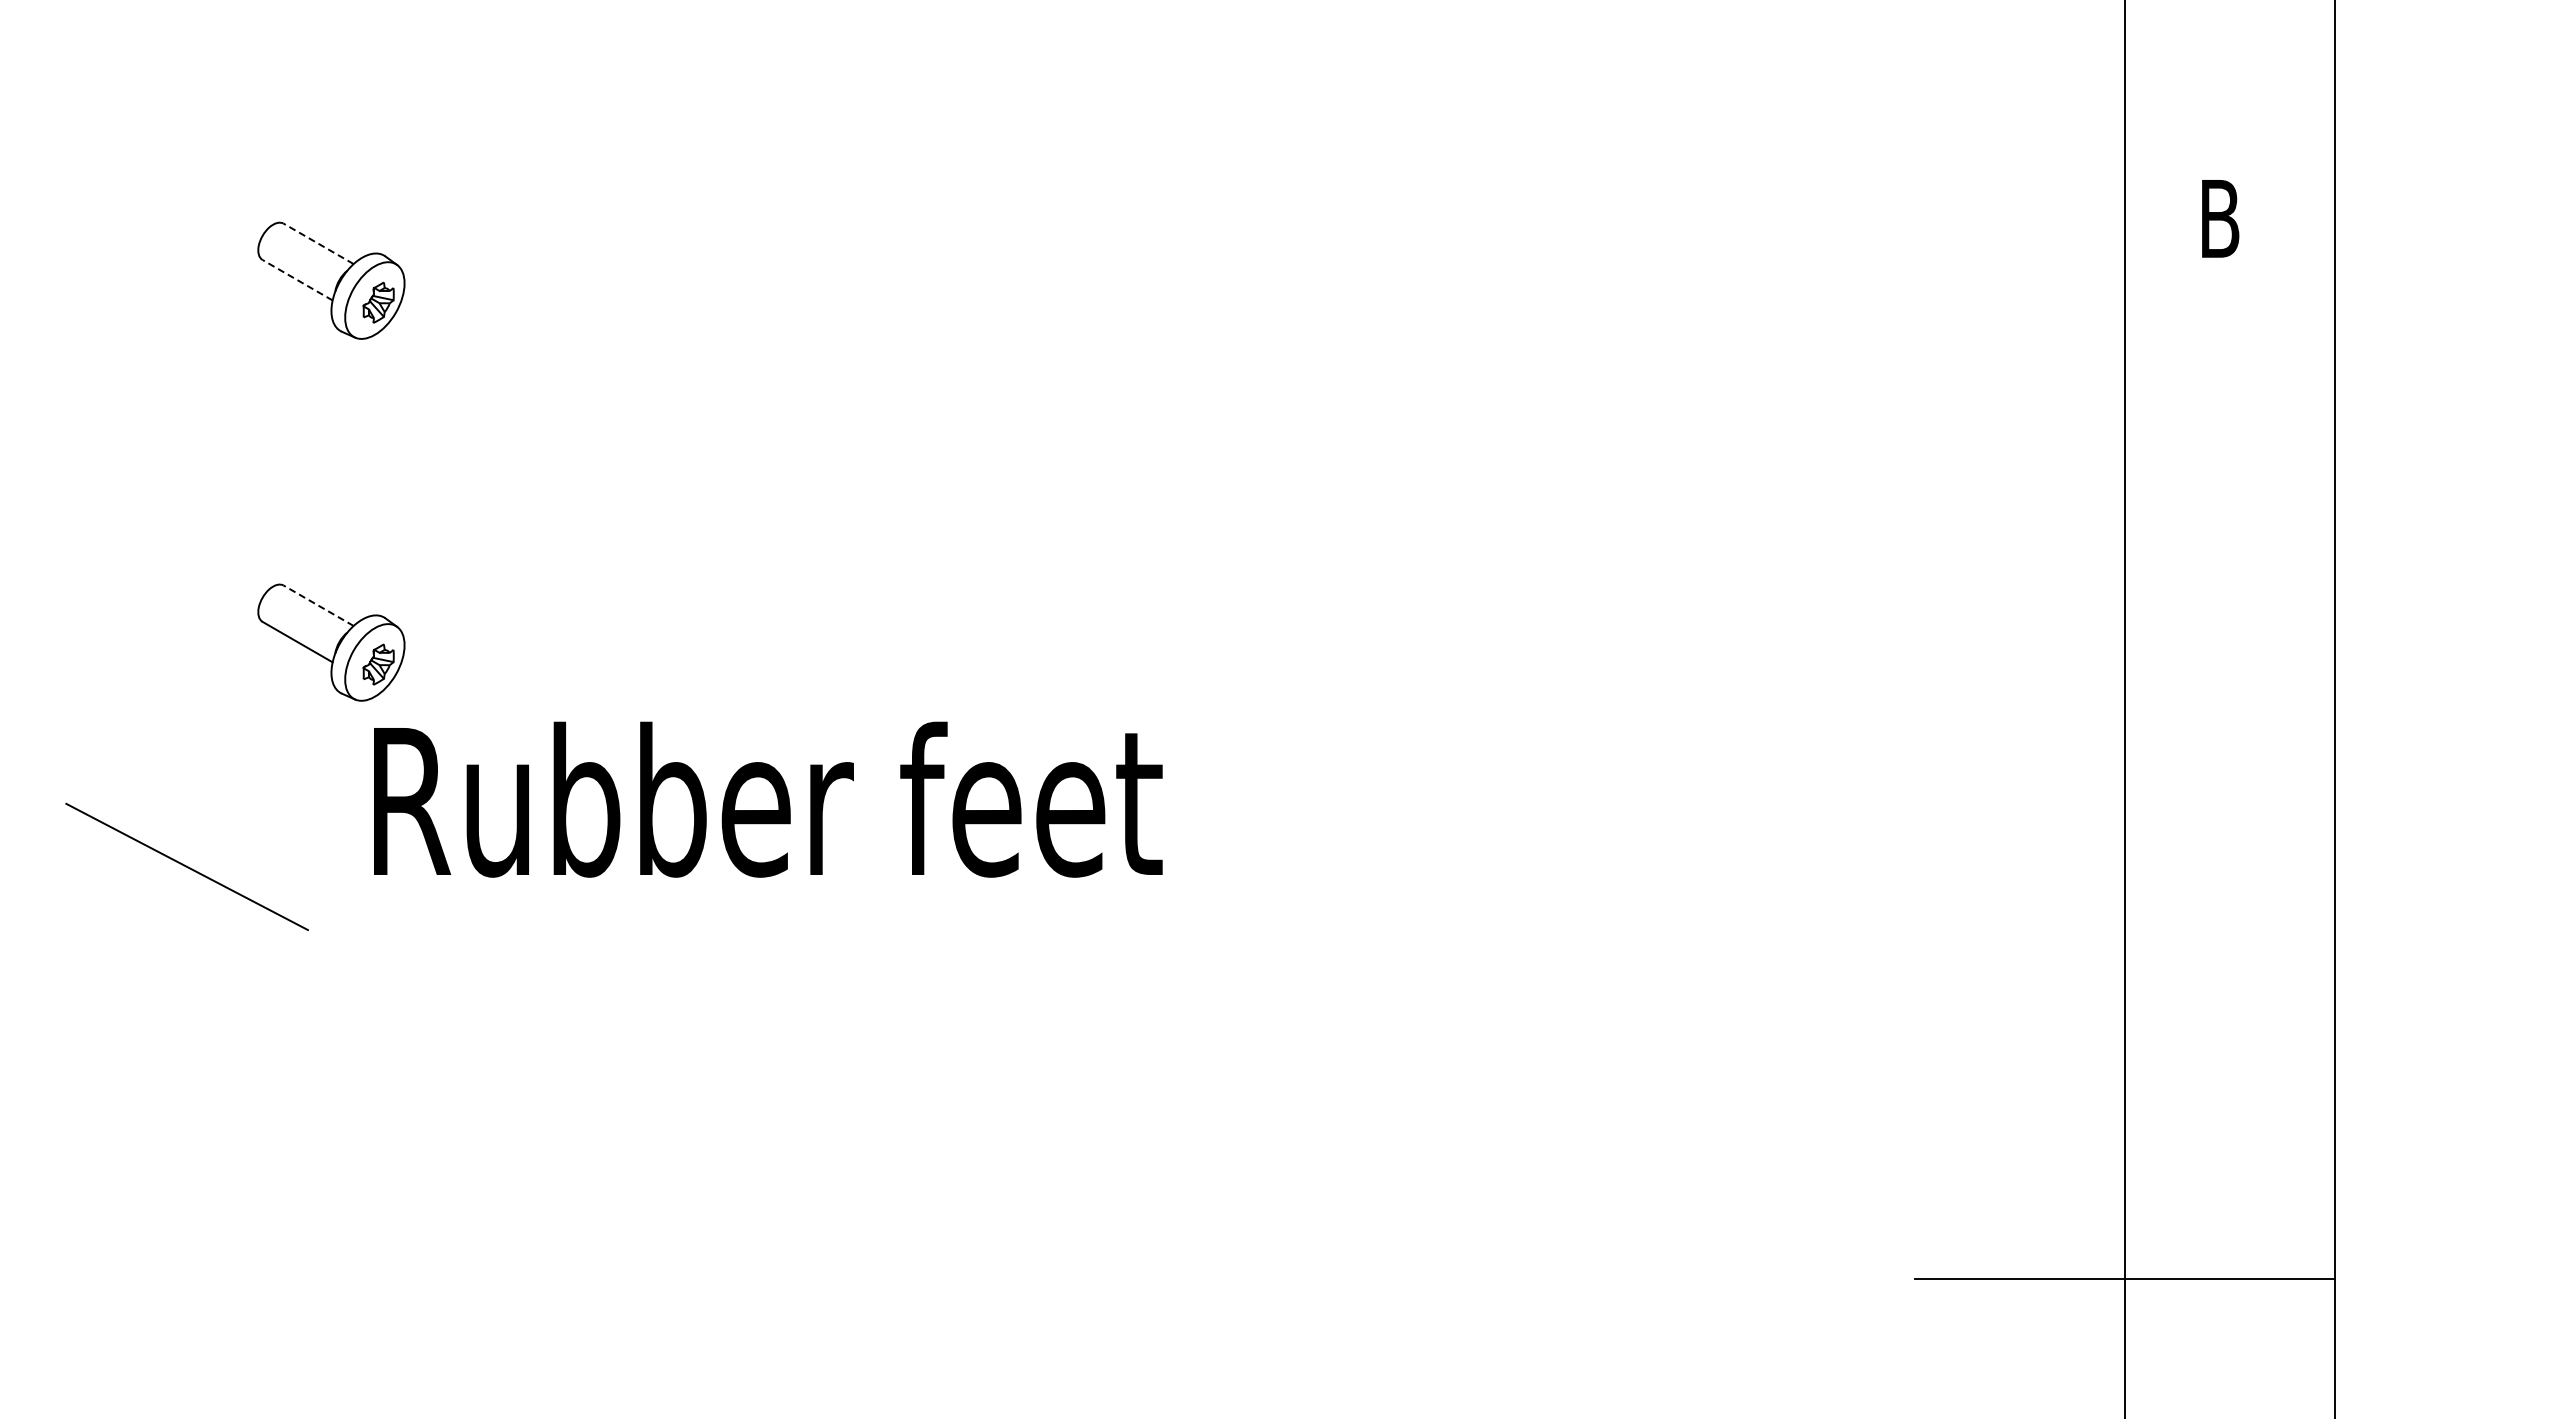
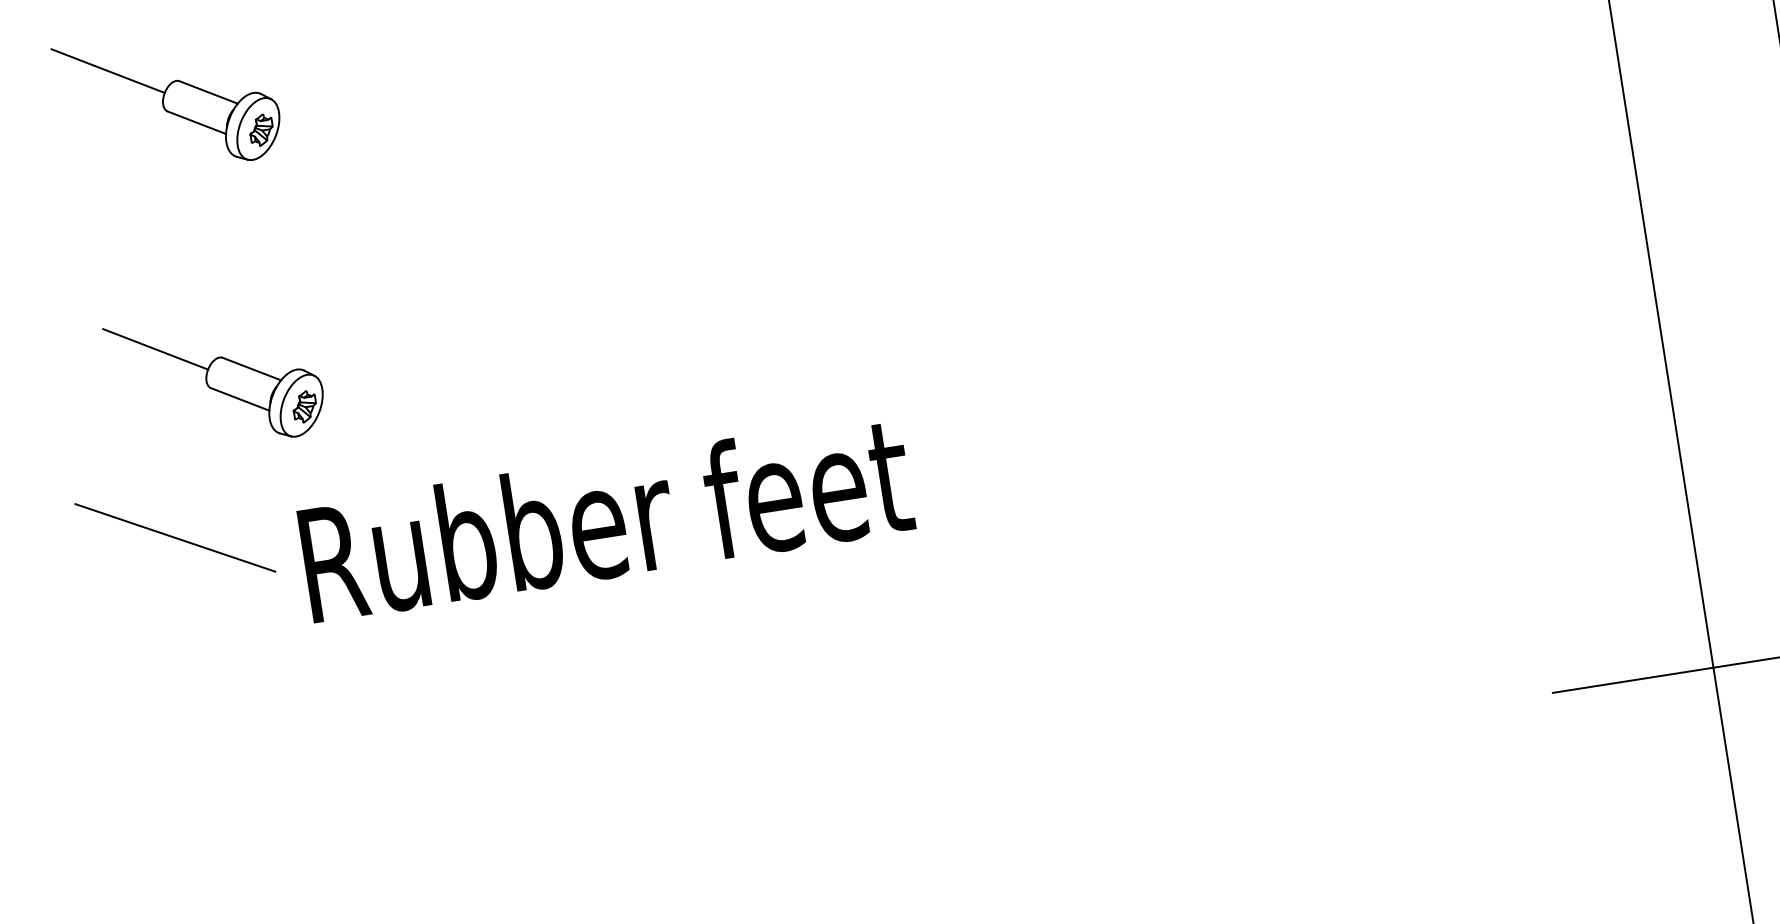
line: (194, 196) -> (107, 71), added
line: (318, 243) -> (208, 92), dashed -> solid
line: (297, 280) -> (196, 122), dashed -> solid
line: (199, 560) -> (155, 348), added
line: (318, 605) -> (251, 368), dashed -> solid
text: (768, 799) -> (606, 518), moved
line: (186, 866) -> (174, 537), moved

